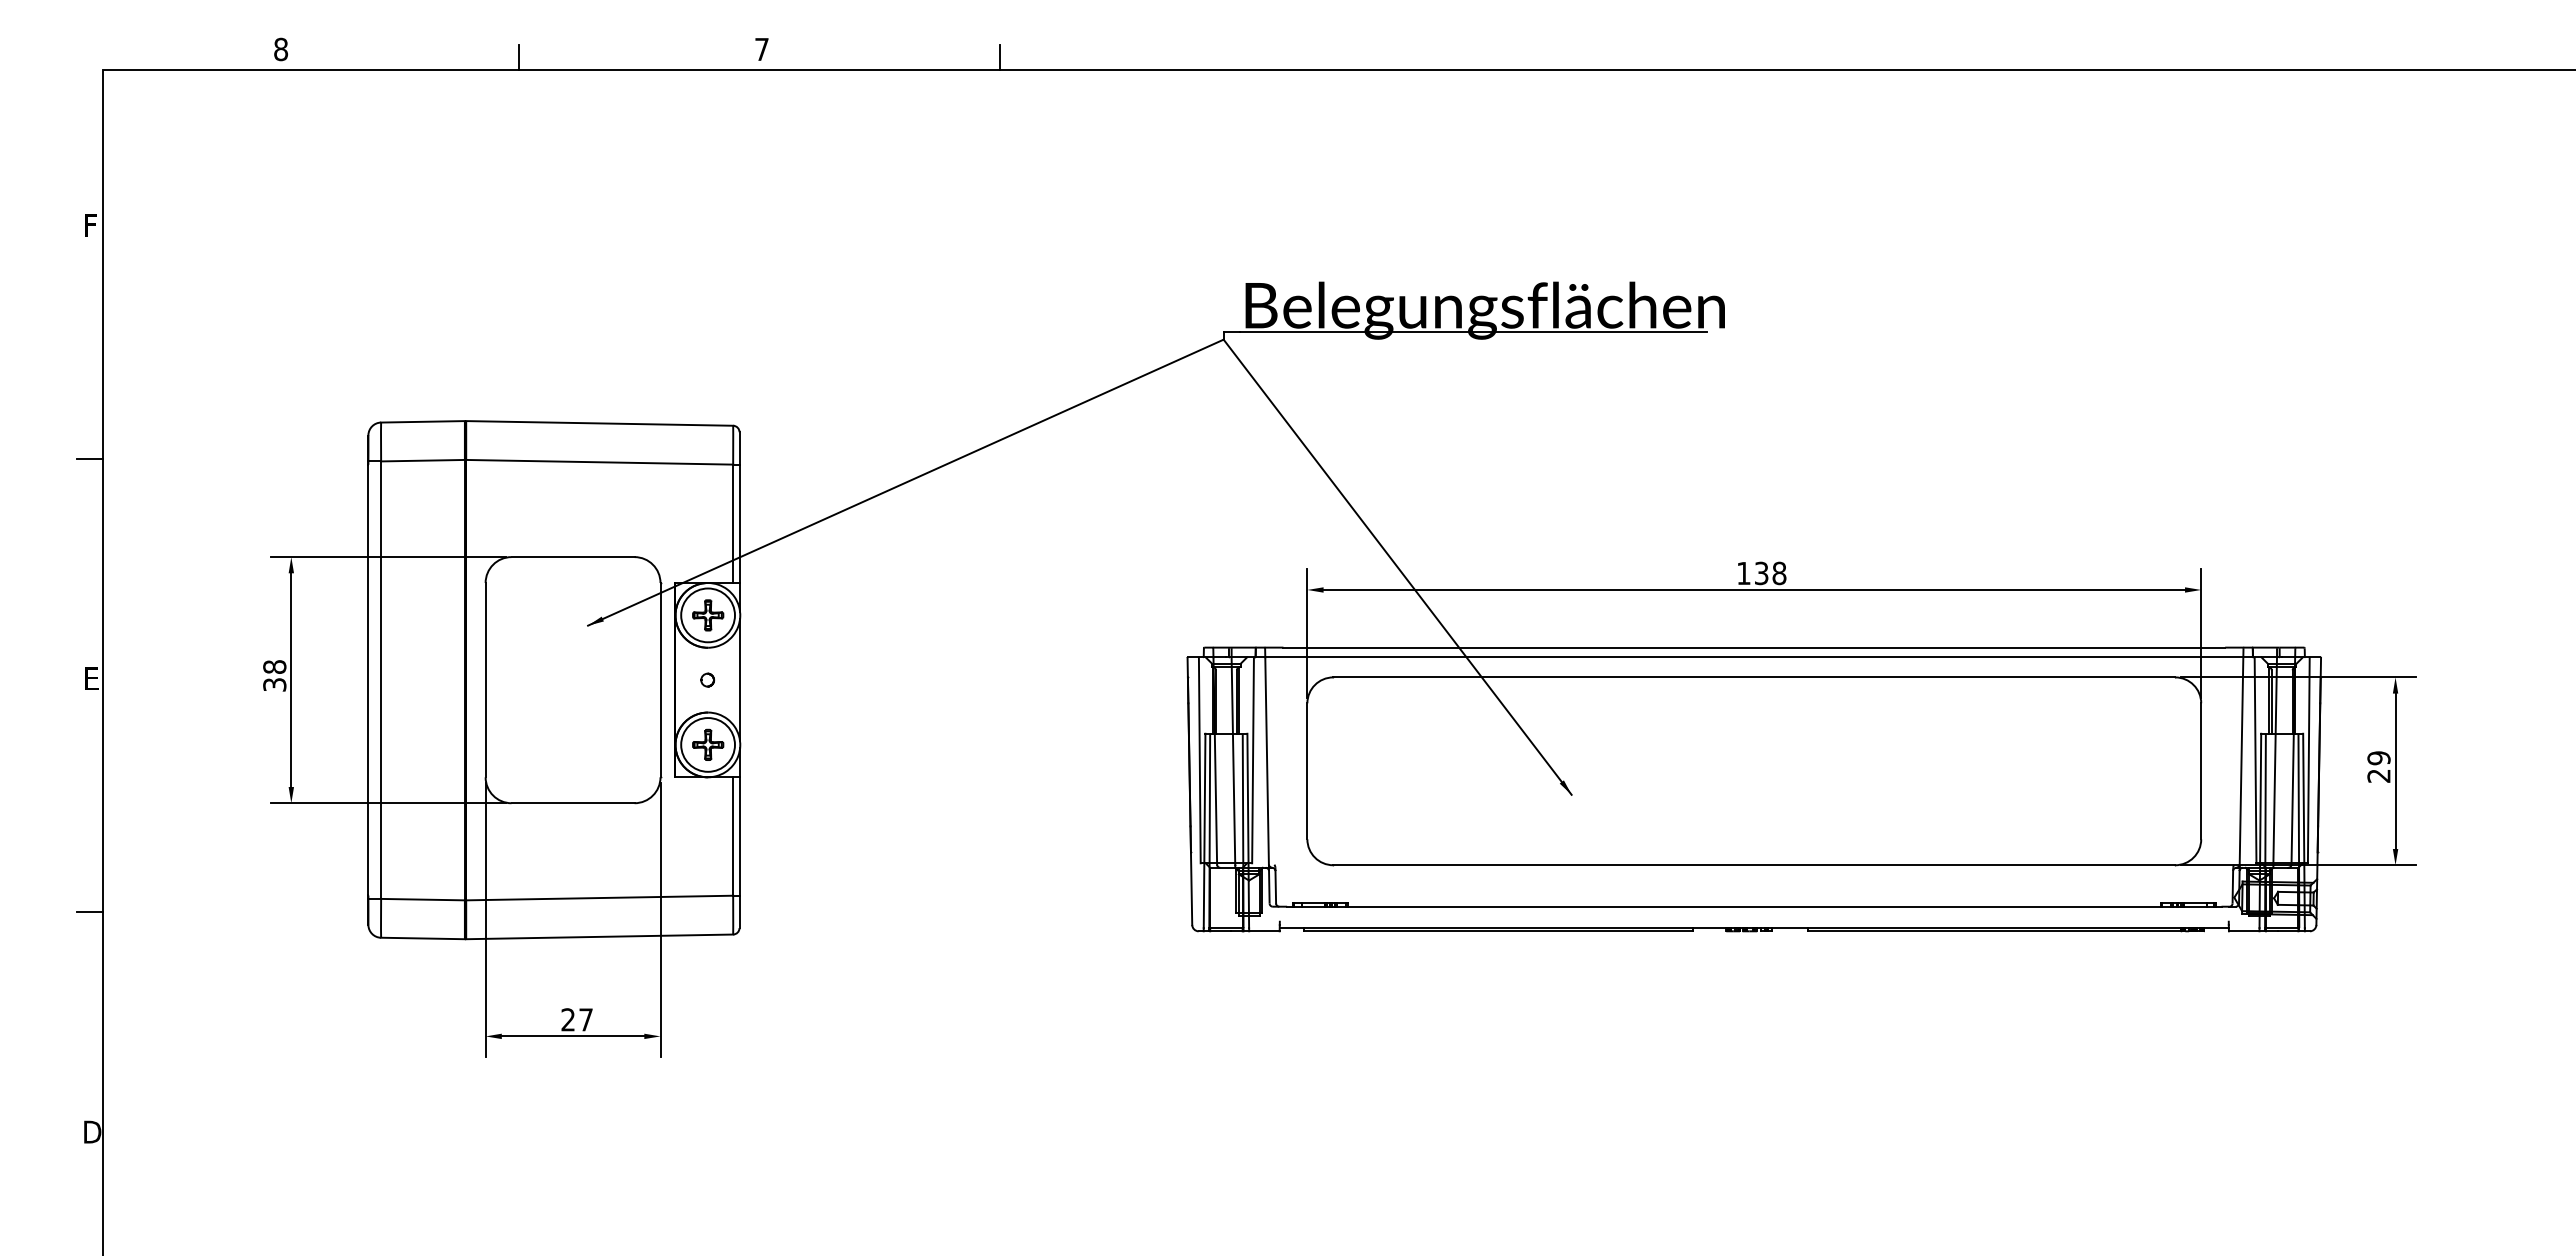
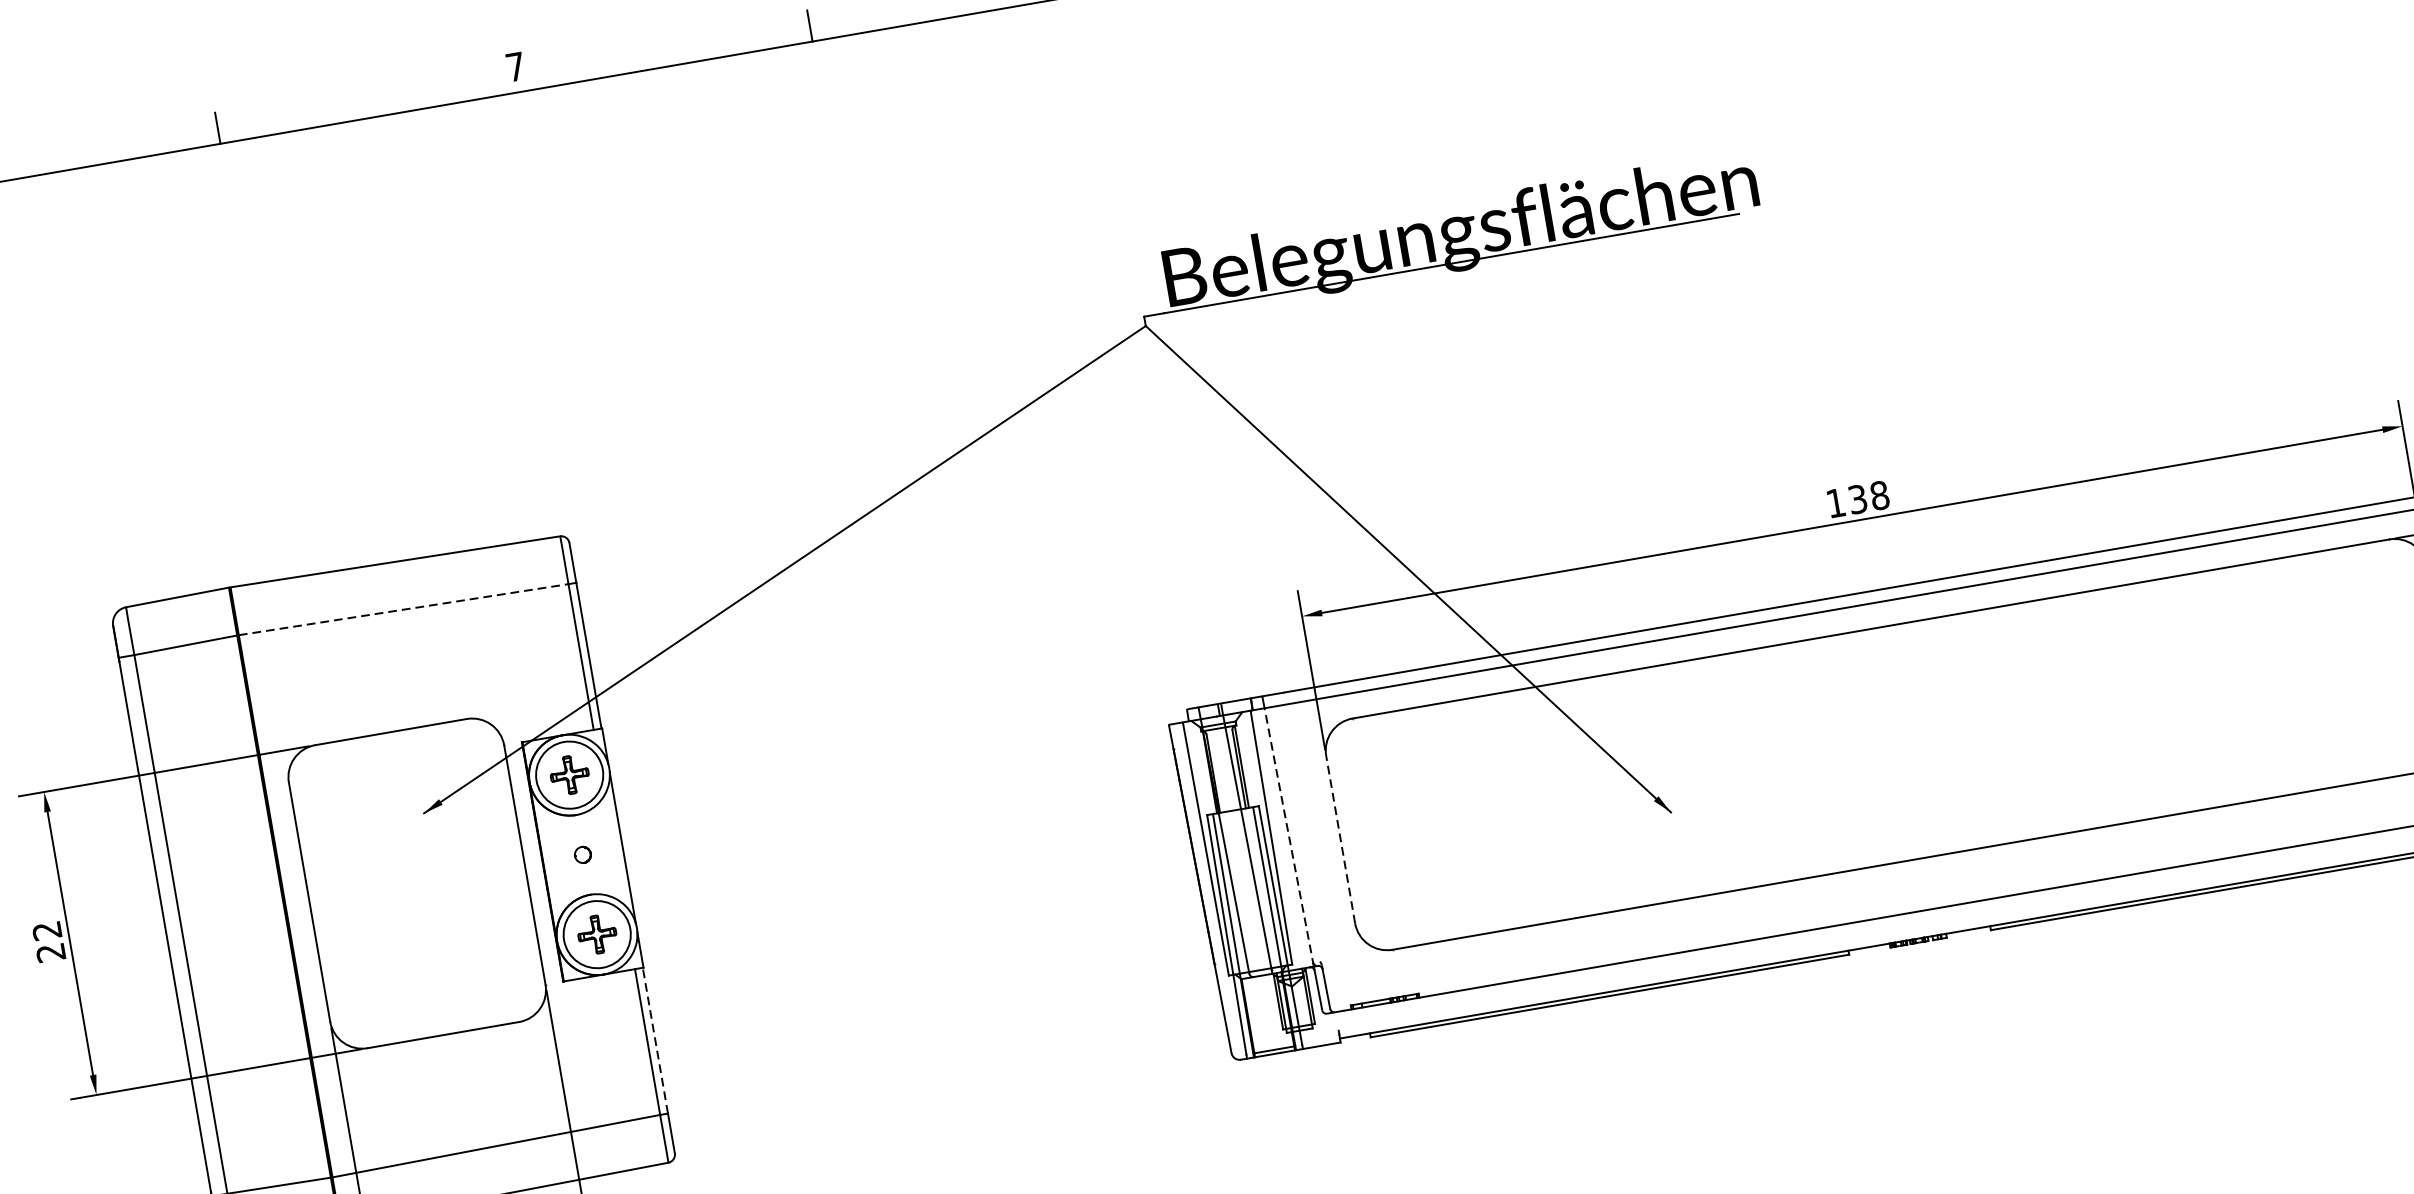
line: (600, 462) -> (404, 609), solid -> dashed
text: (274, 675) -> (48, 941), 38 -> 22
line: (1267, 762) -> (1289, 837), solid -> dashed
line: (1307, 770) -> (1340, 838), solid -> dashed
line: (739, 836) -> (655, 1040), solid -> dashed

